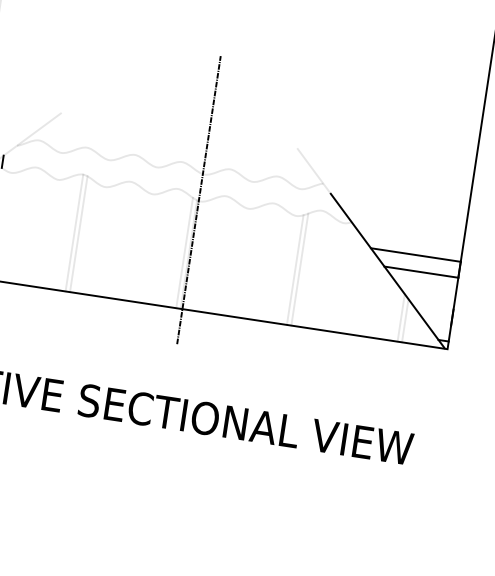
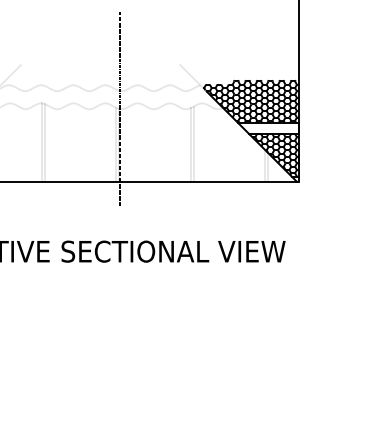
hatch: (393, 218) -> (250, 101), added
hatch: (416, 302) -> (273, 154), added

